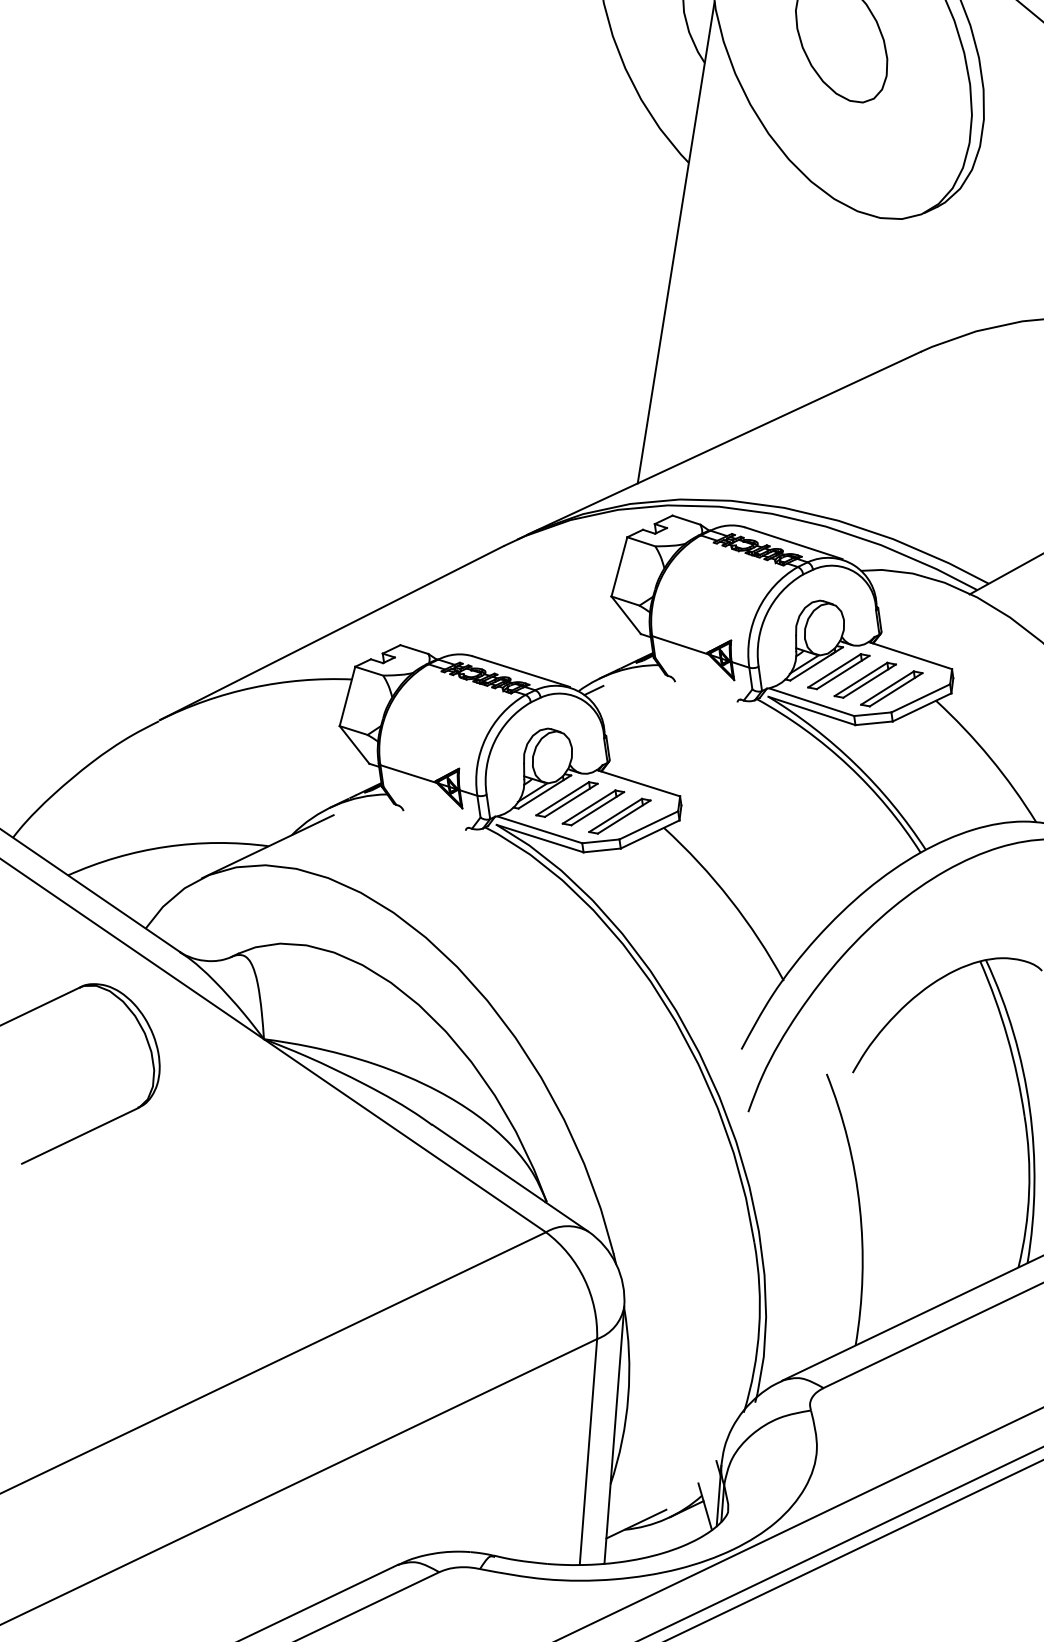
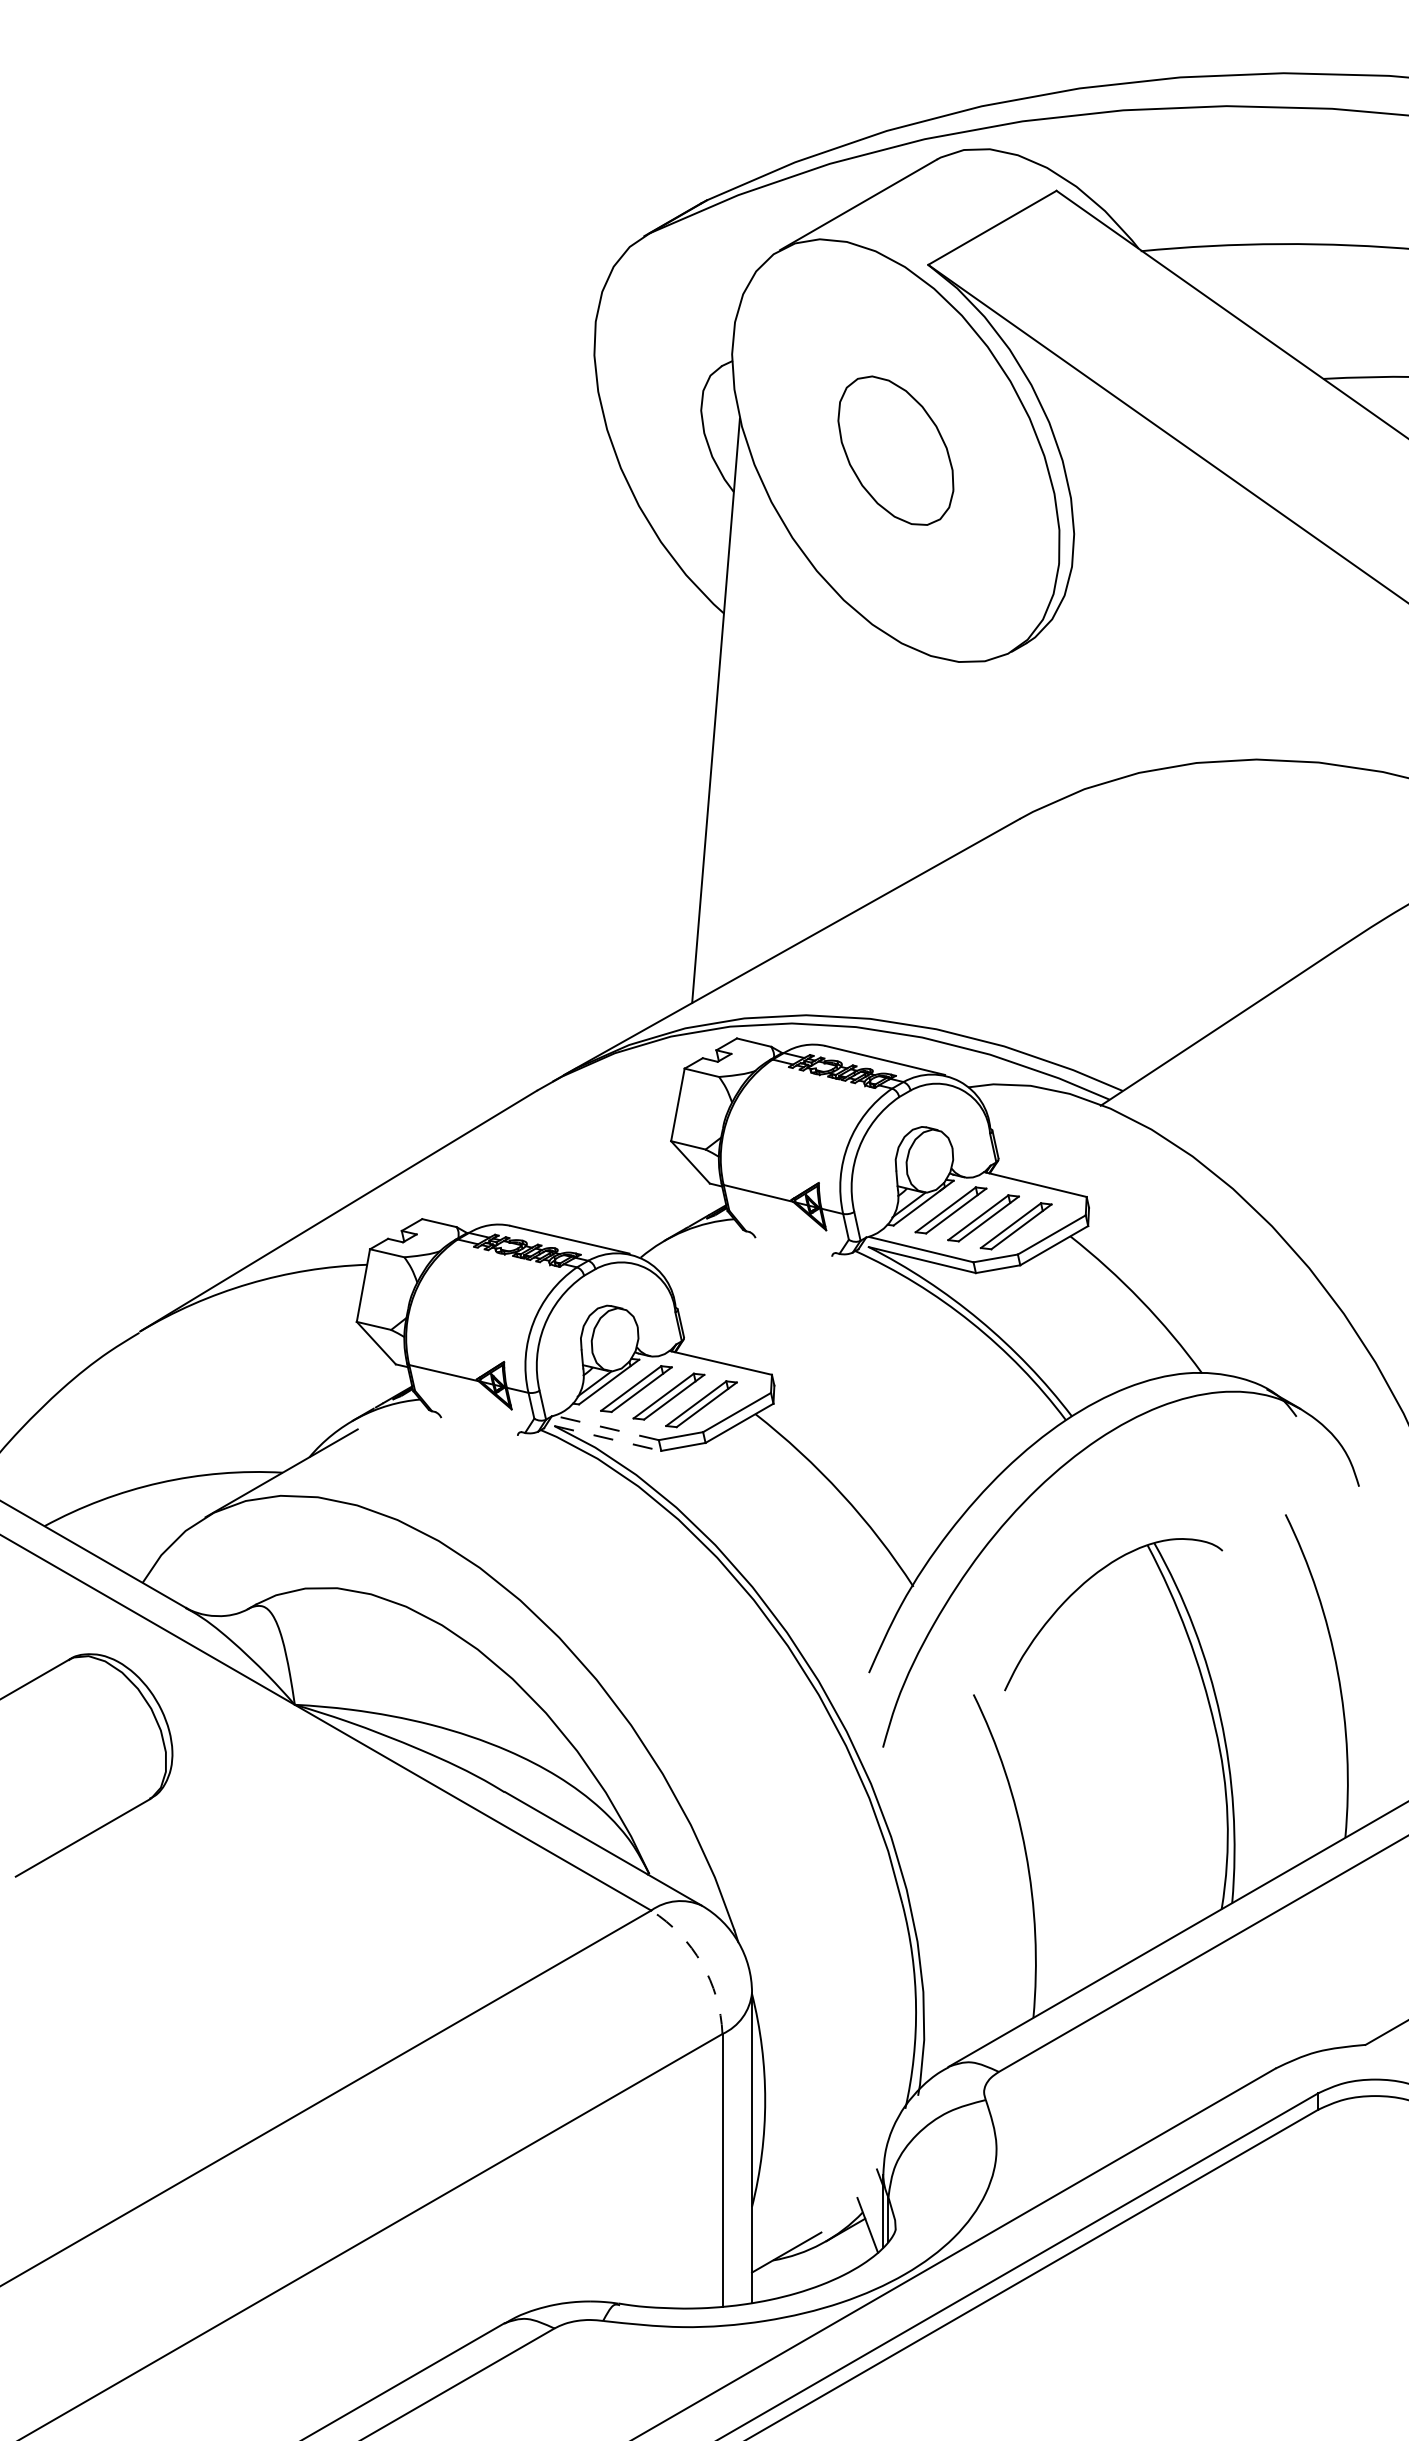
line: (593, 690) -> (658, 1255), removed
line: (539, 829) -> (606, 1427), solid -> dashed
line: (539, 838) -> (607, 1438), solid -> dashed
arc: (584, 1279) -> (701, 1963), solid -> dashed

